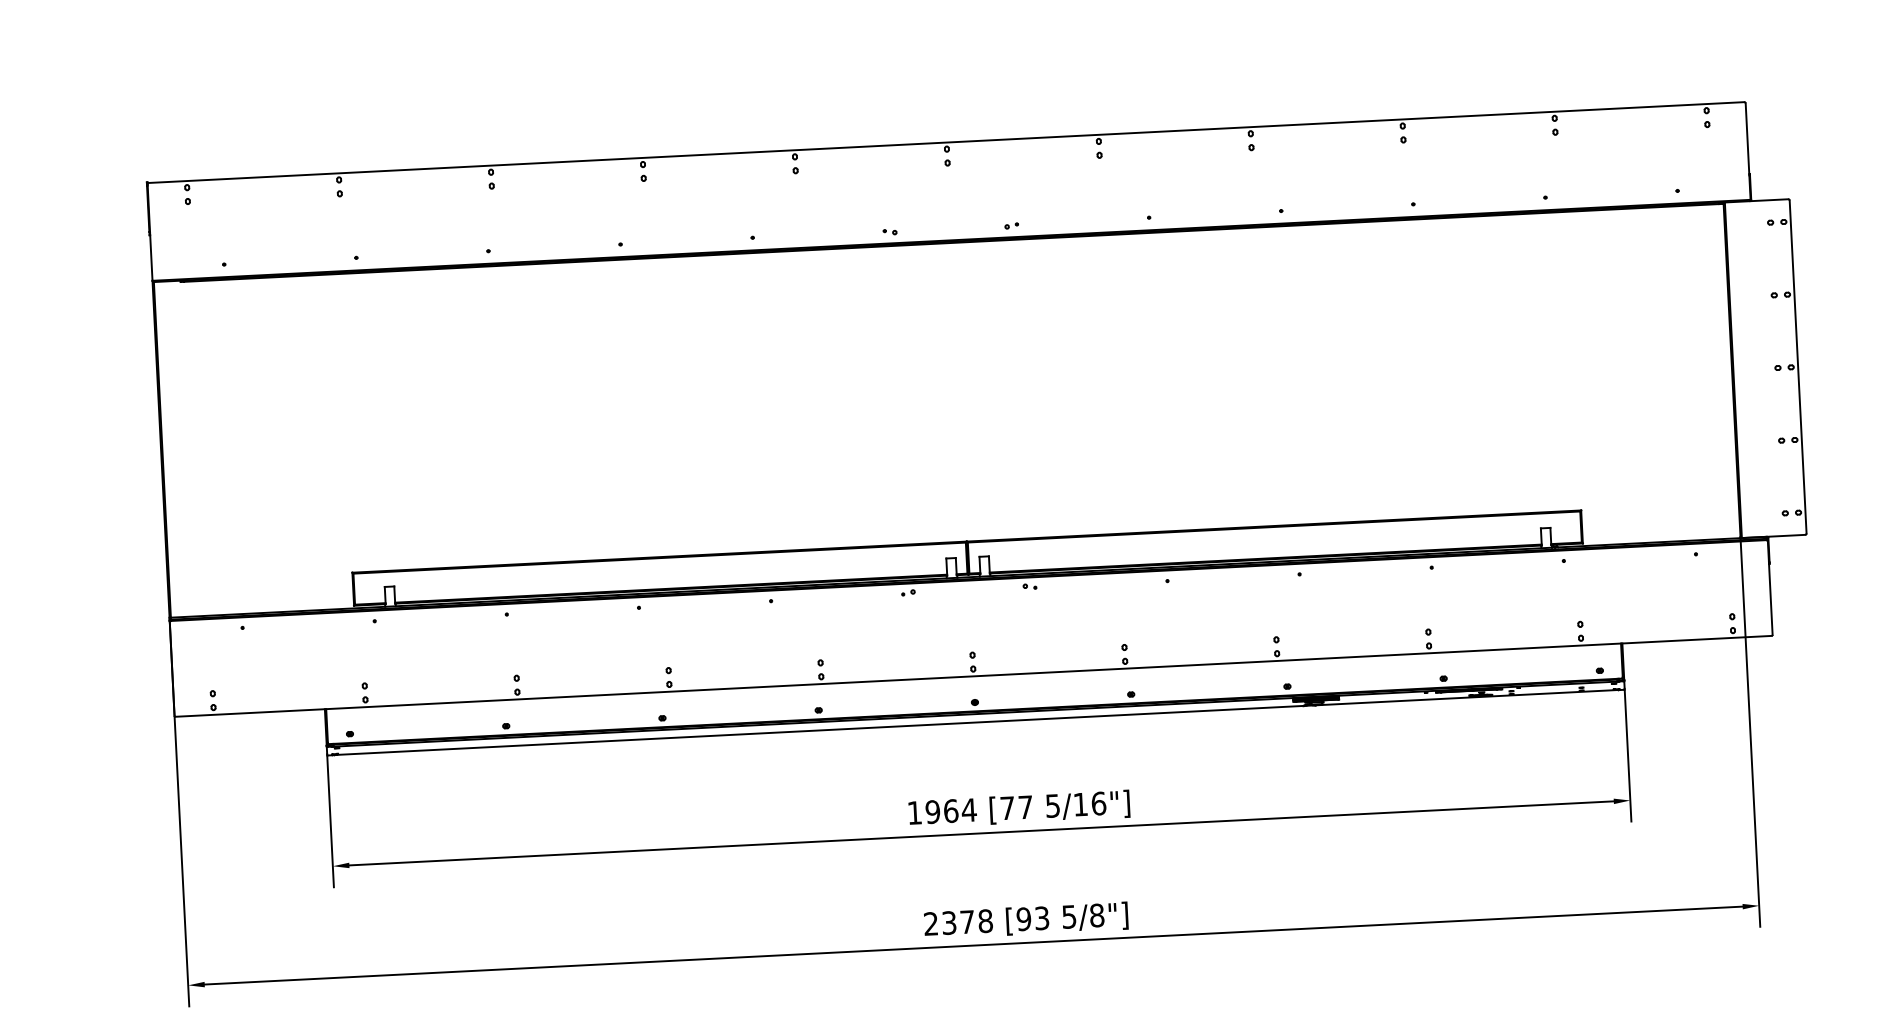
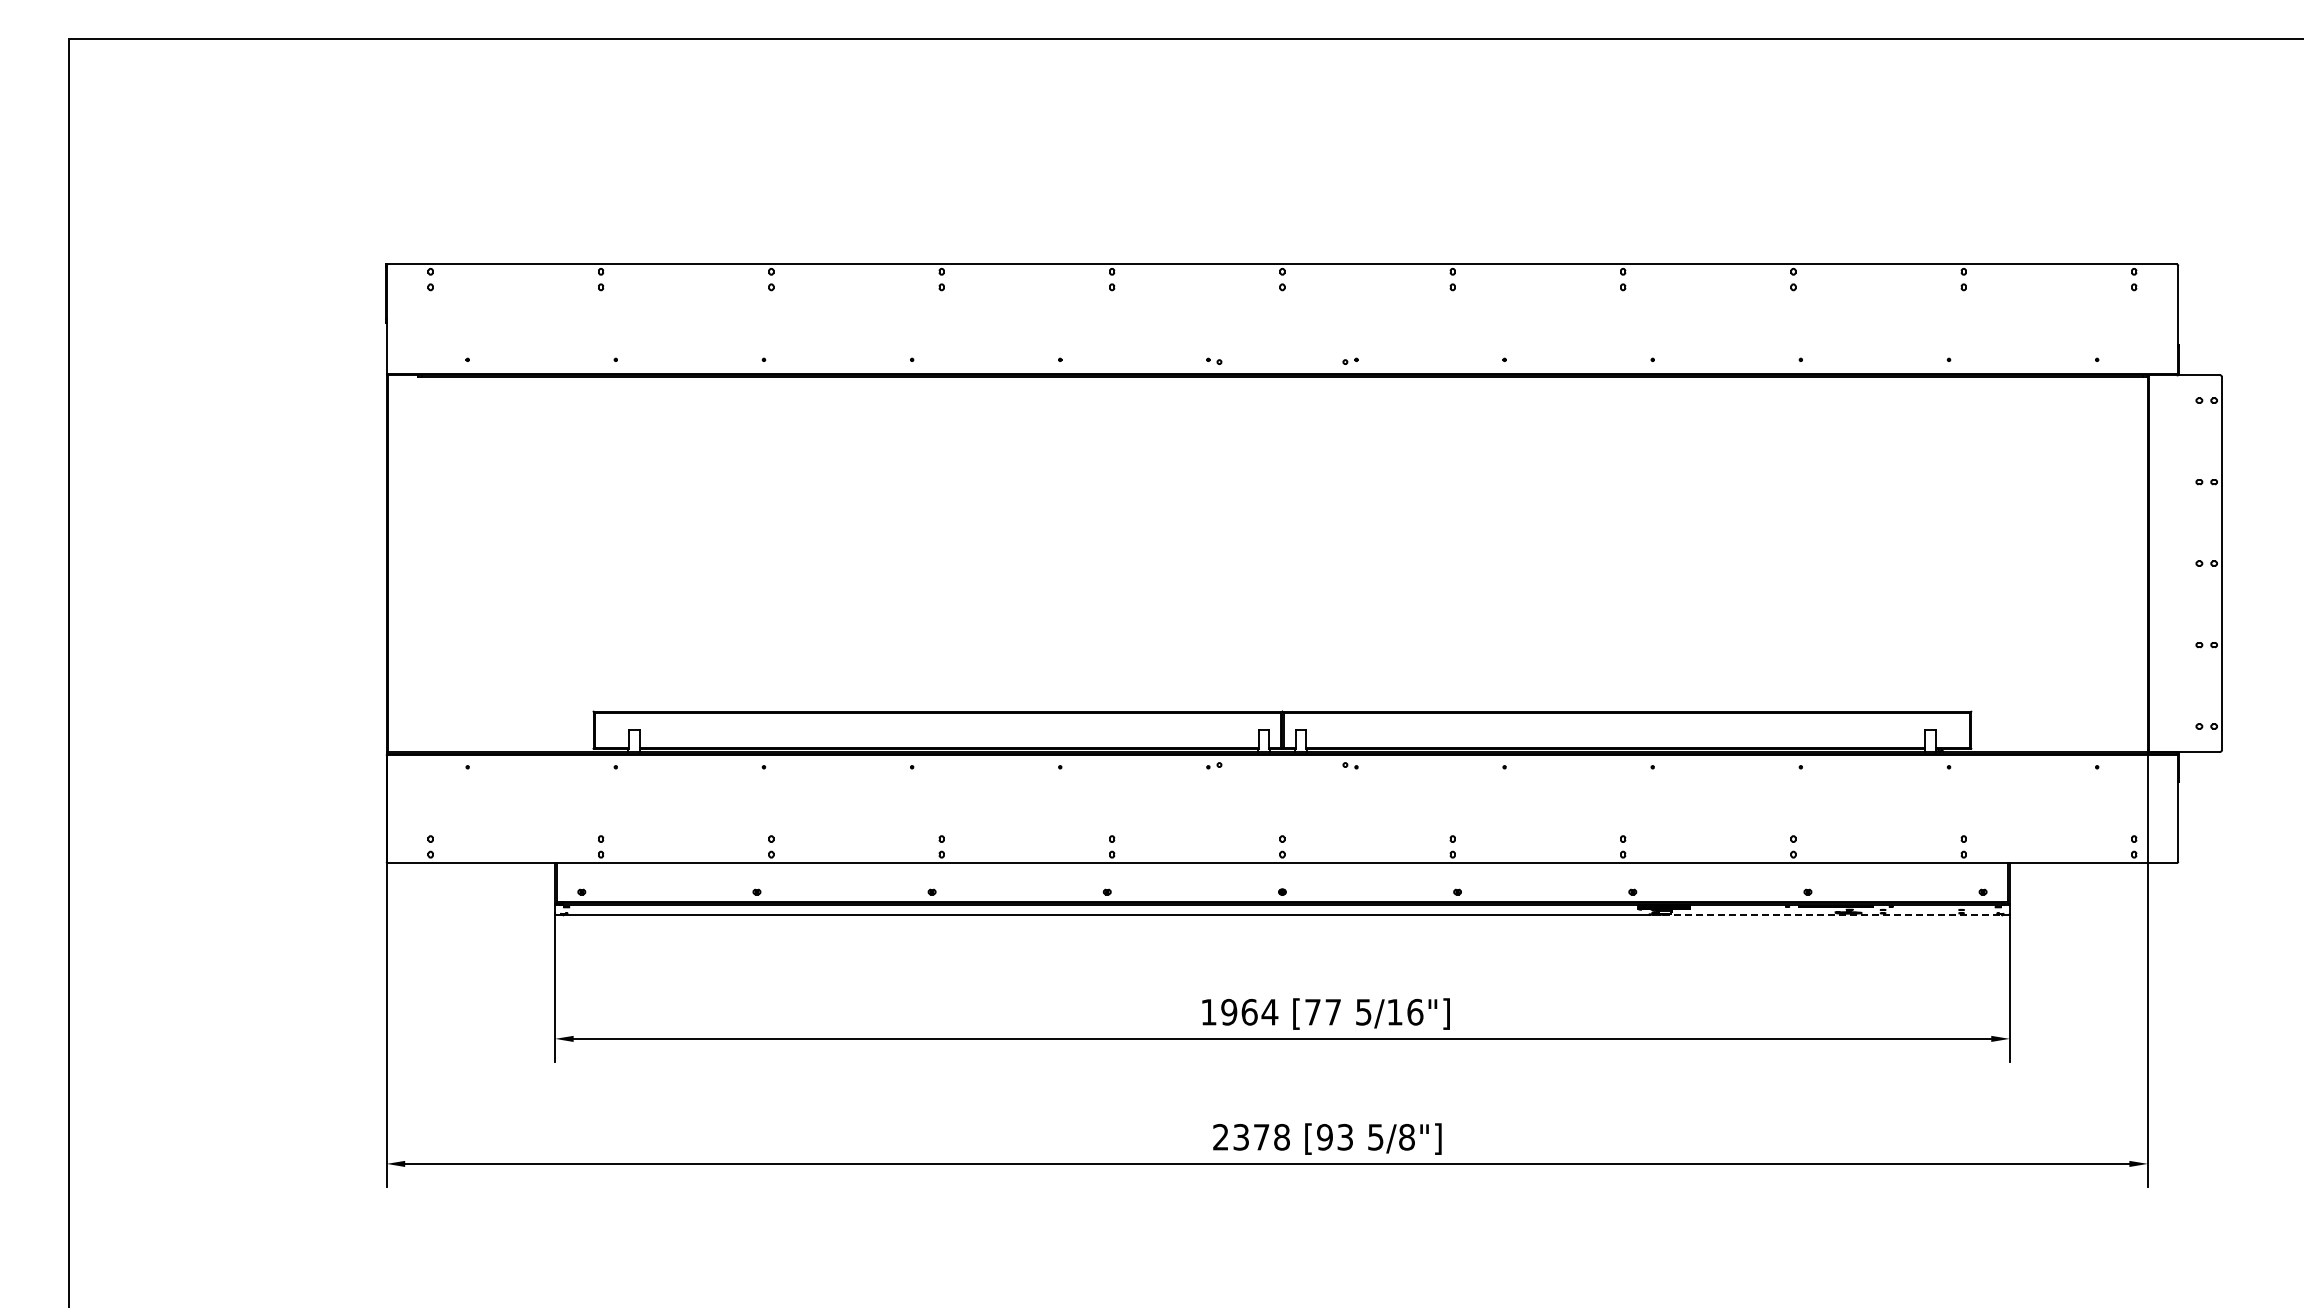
line: (1466, 697) -> (1832, 914), solid -> dashed

